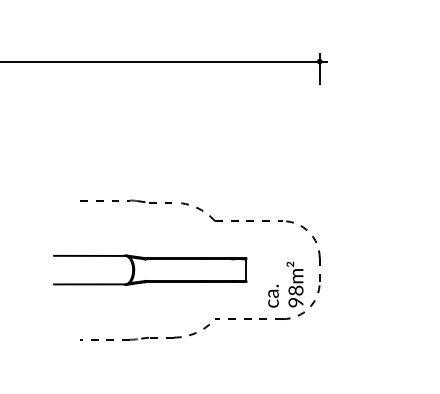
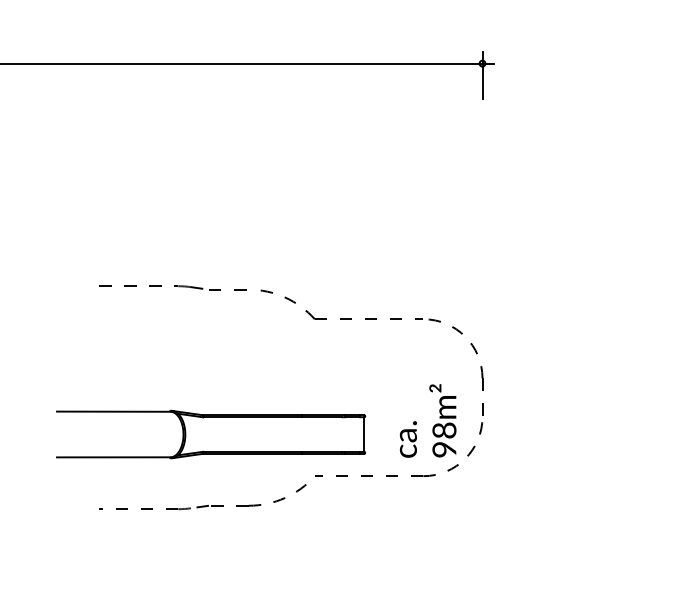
part: (150, 269) -> (211, 433), moved

